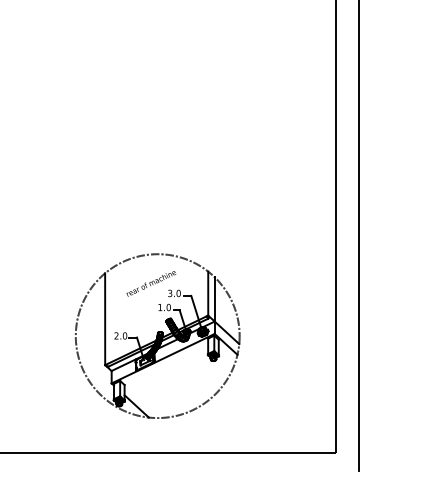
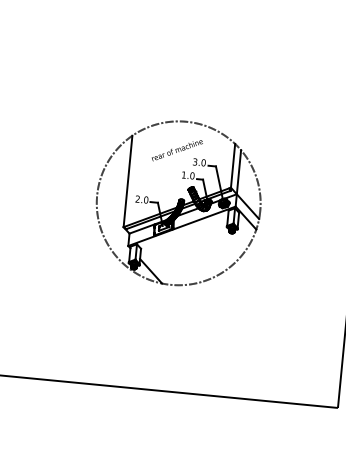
part: (157, 335) -> (178, 202), moved

